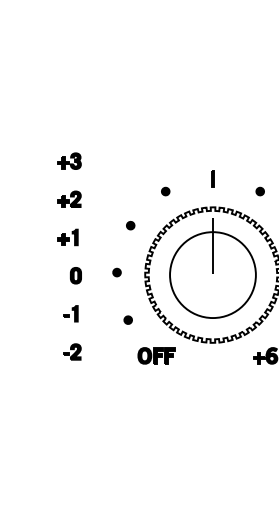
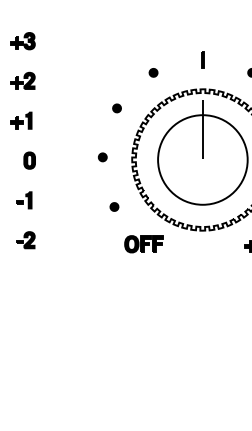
part: (74, 246) -> (28, 130), moved

